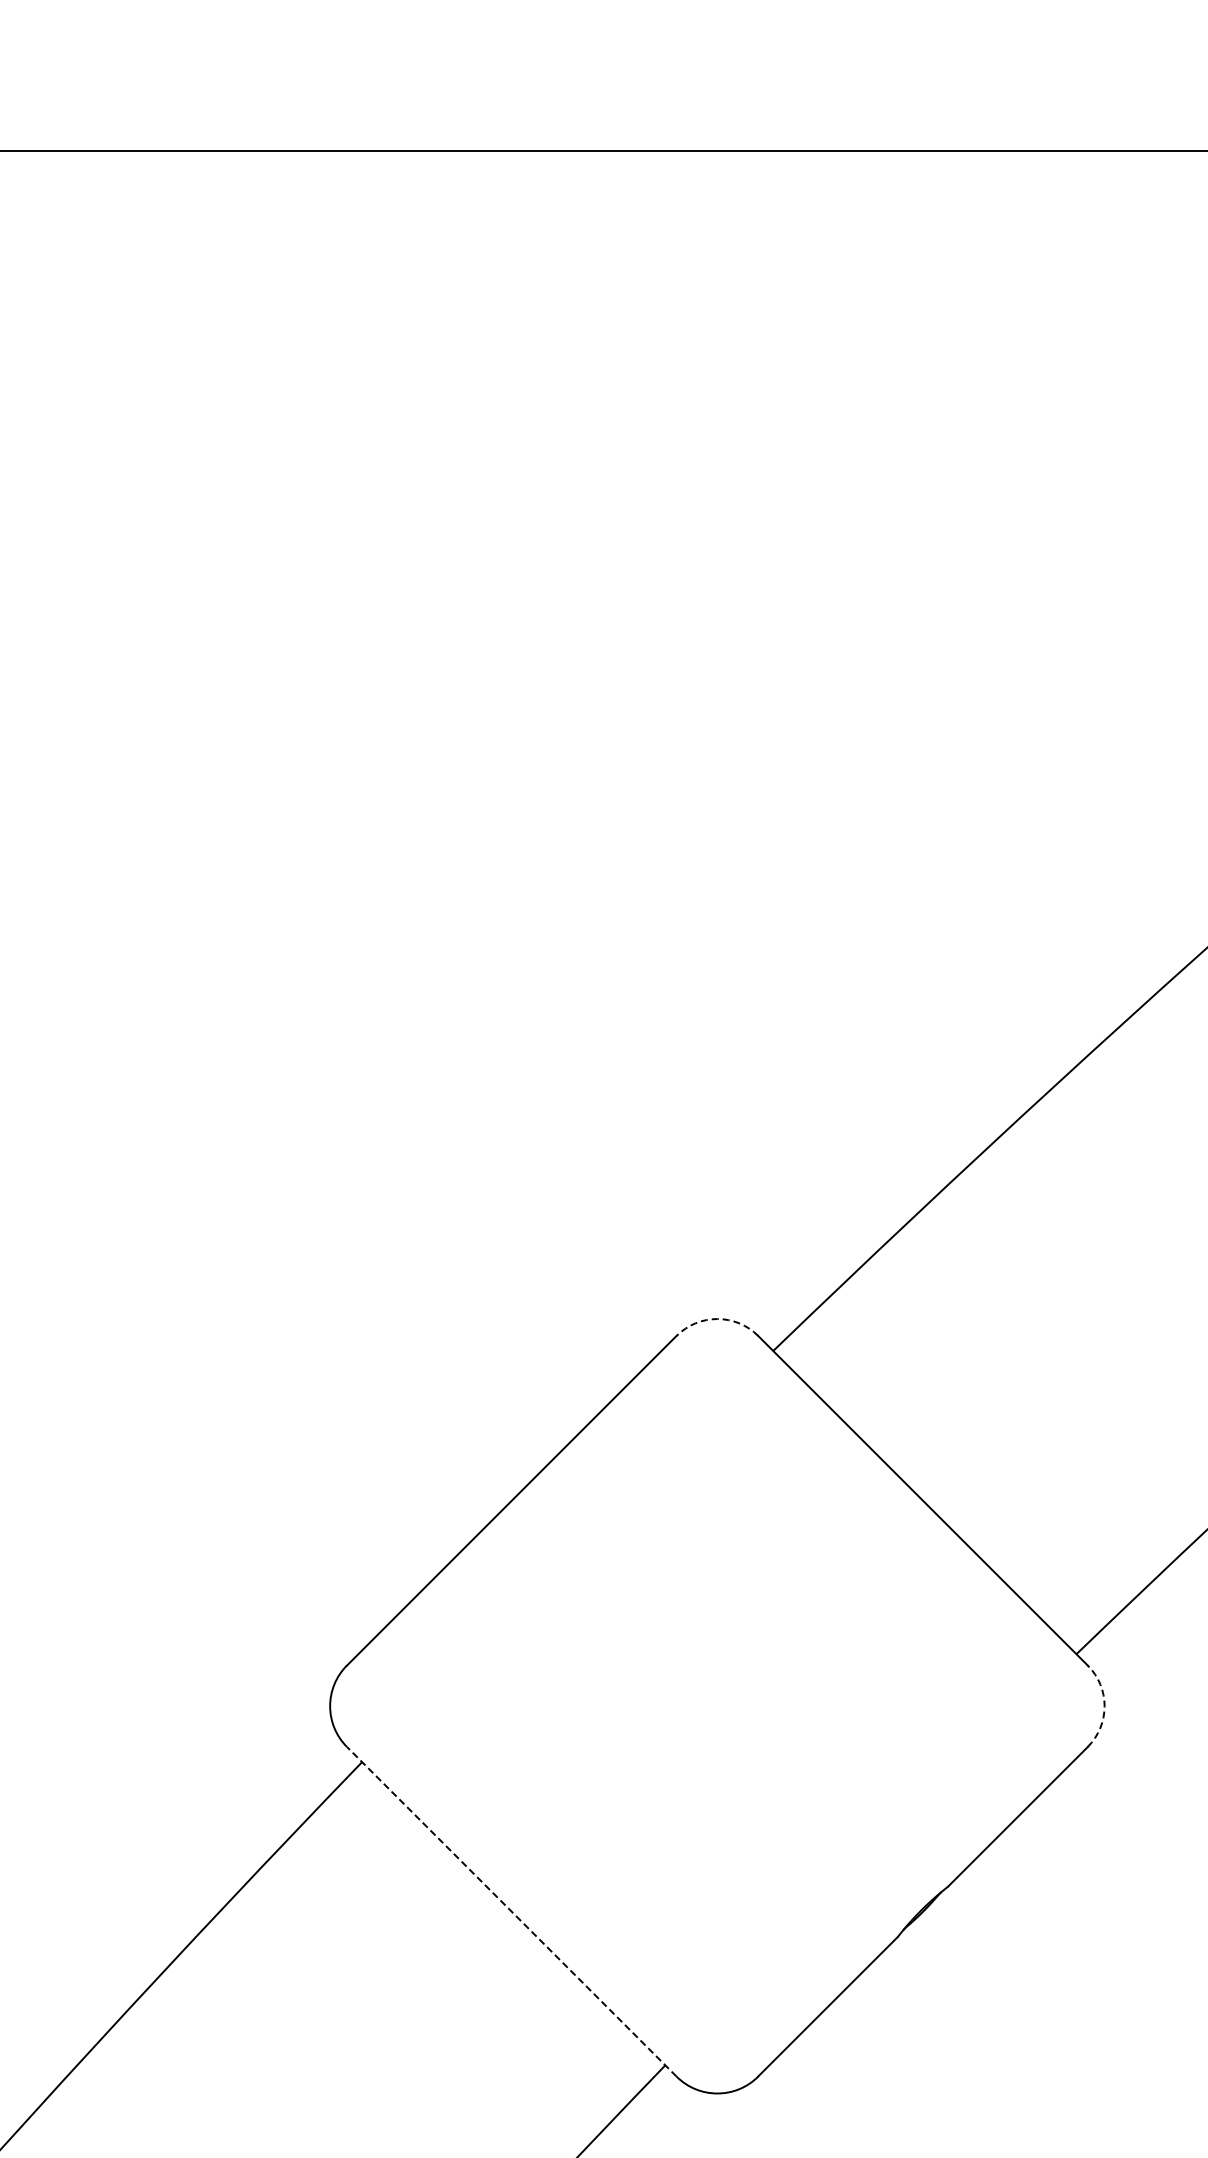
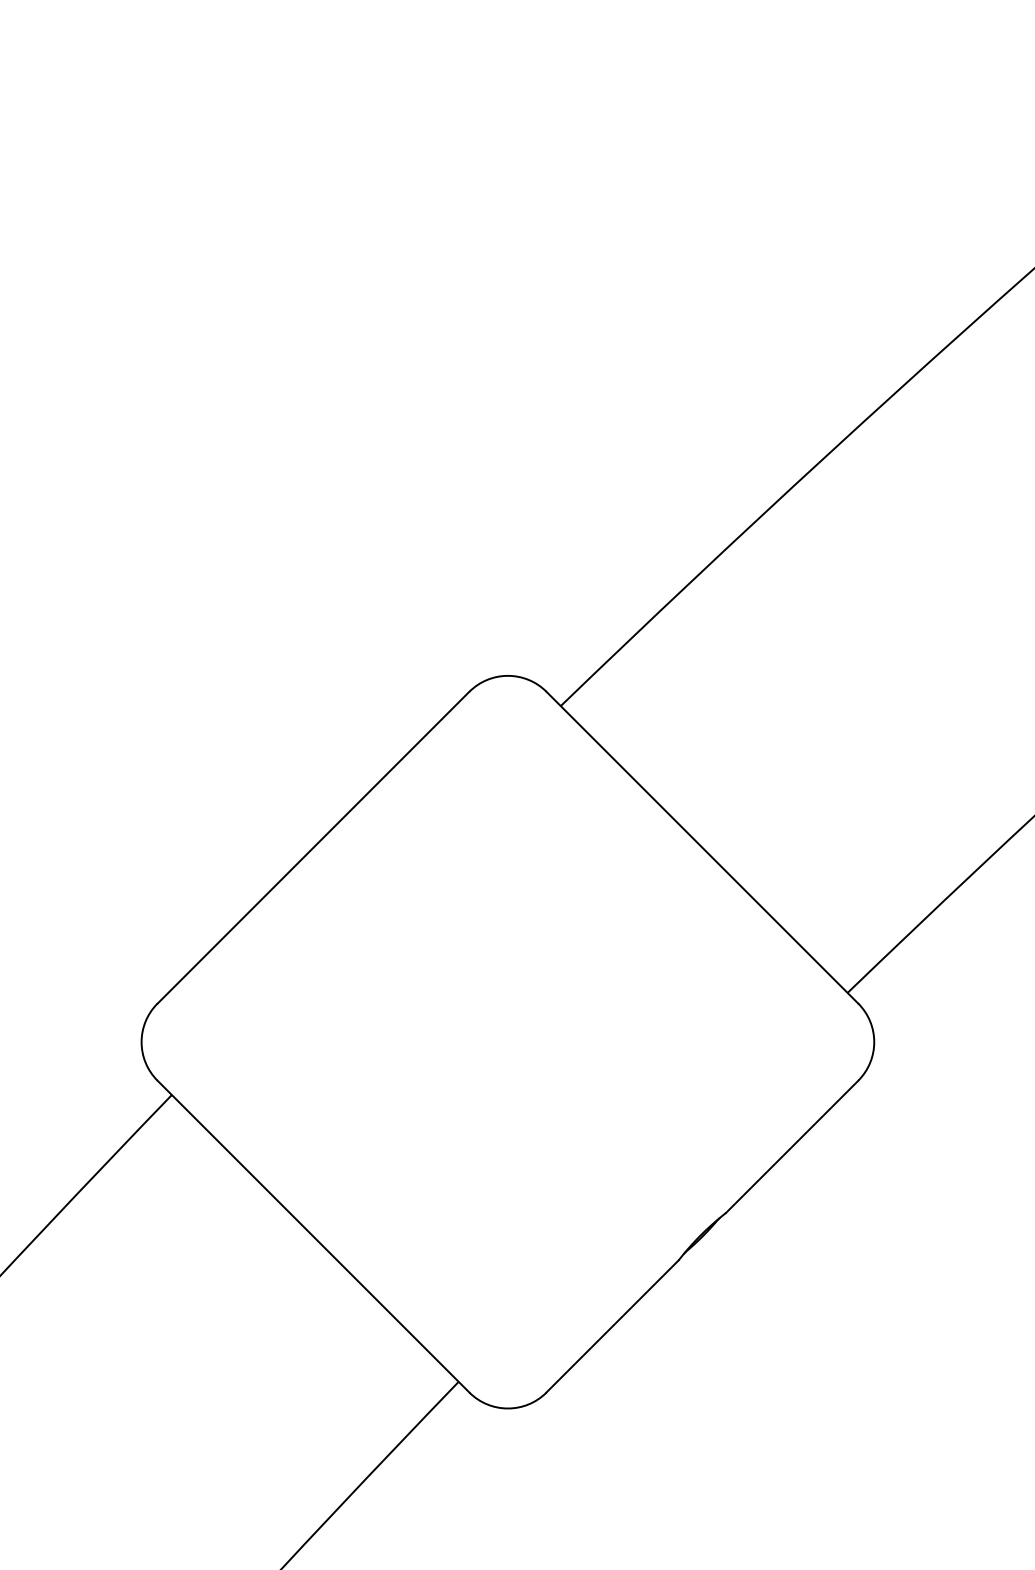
arc: (717, 1319) -> (508, 676), dashed -> solid
arc: (1104, 1706) -> (874, 1042), dashed -> solid
line: (511, 1911) -> (313, 1236), dashed -> solid

